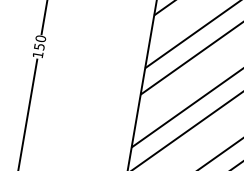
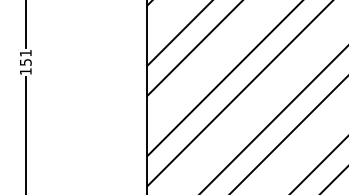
text: (40, 38) -> (25, 52), 150 -> 151

